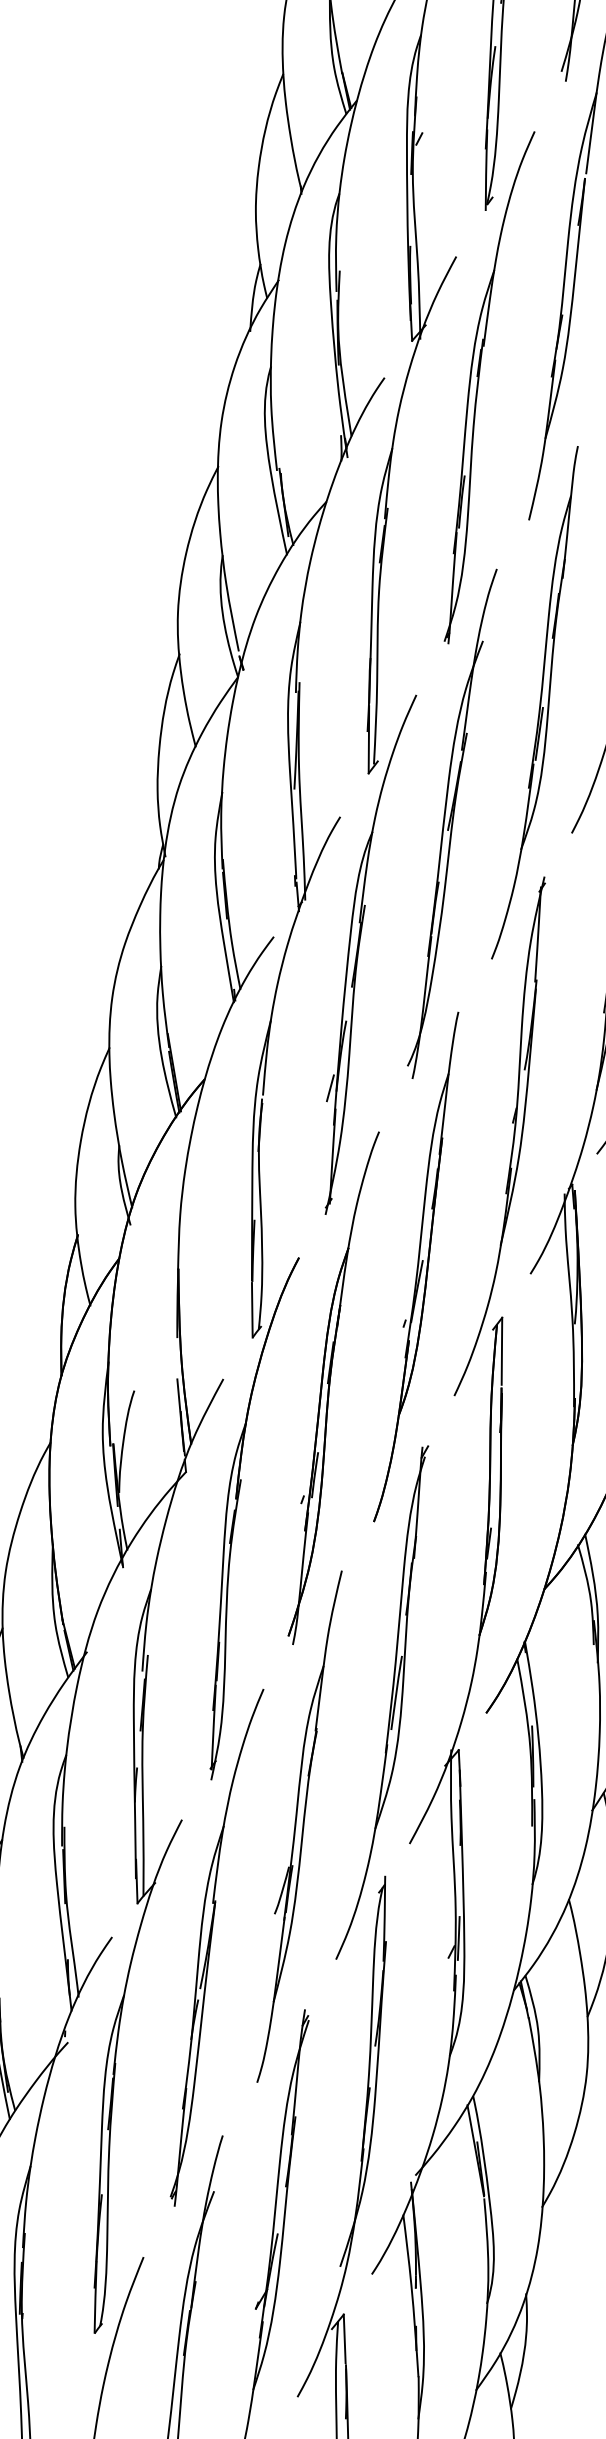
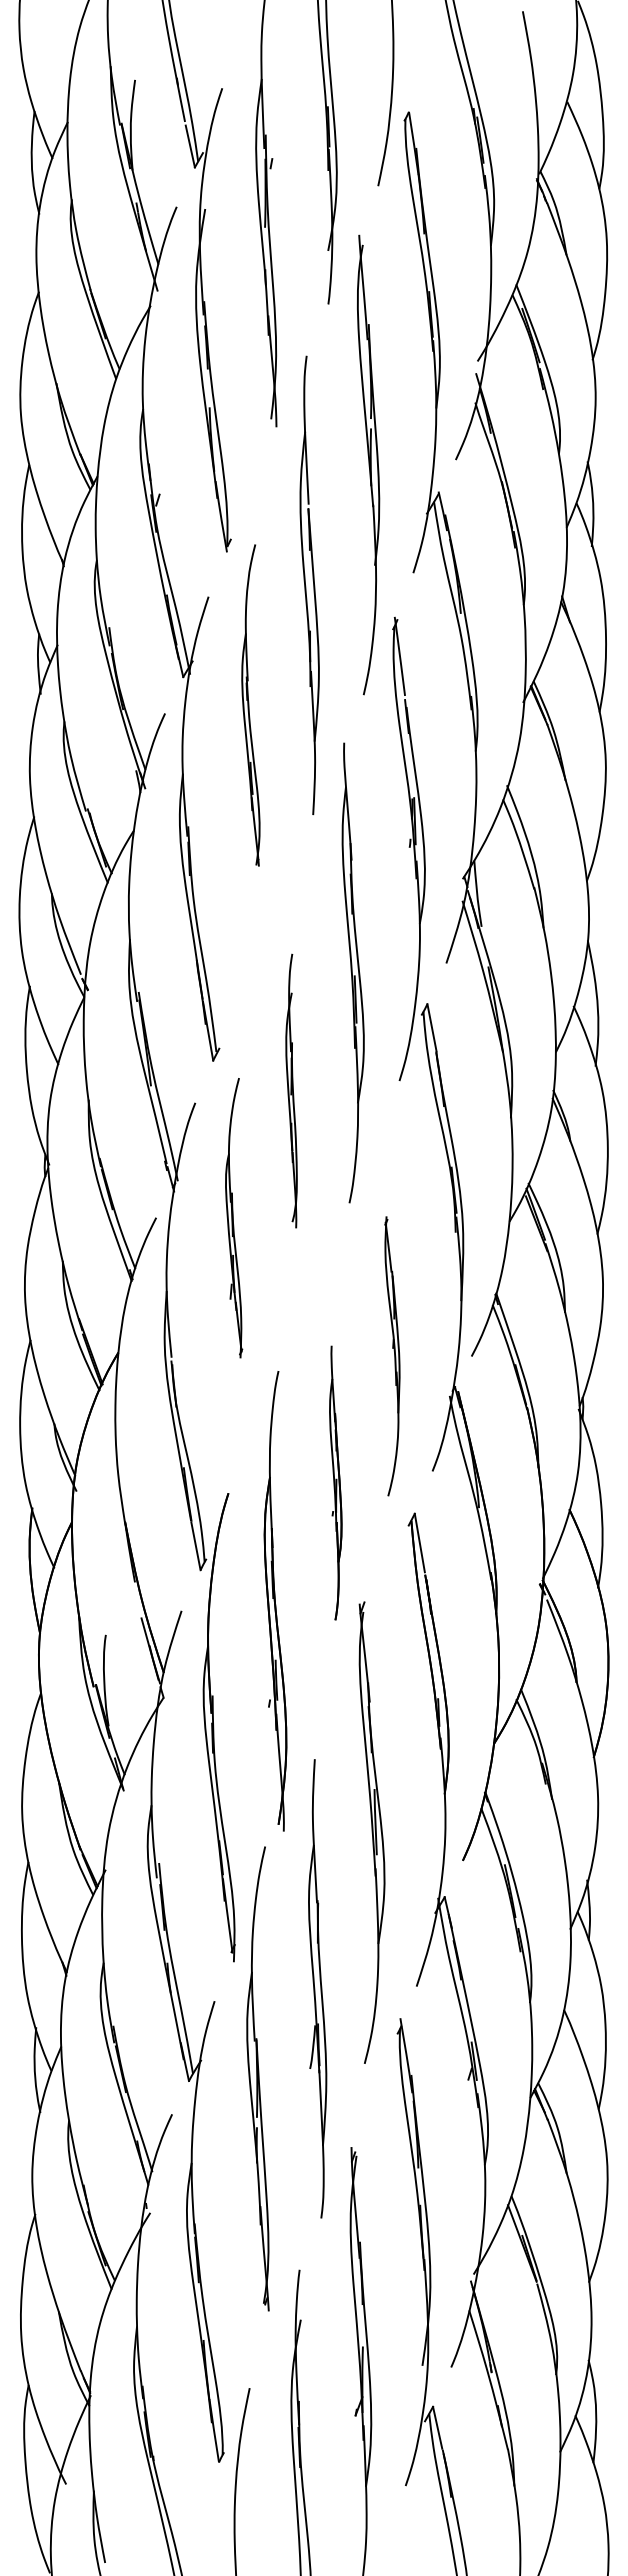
part: (481, 385) -> (250, 705), size x0.7
part: (449, 822) -> (291, 1090), size x0.6
part: (359, 951) -> (233, 1217), size x0.6
part: (508, 1138) -> (392, 1356), size x0.6
part: (420, 1267) -> (335, 1482), size x0.6
part: (389, 1703) -> (371, 1832), moved
part: (208, 1945) -> (257, 2078), moved

